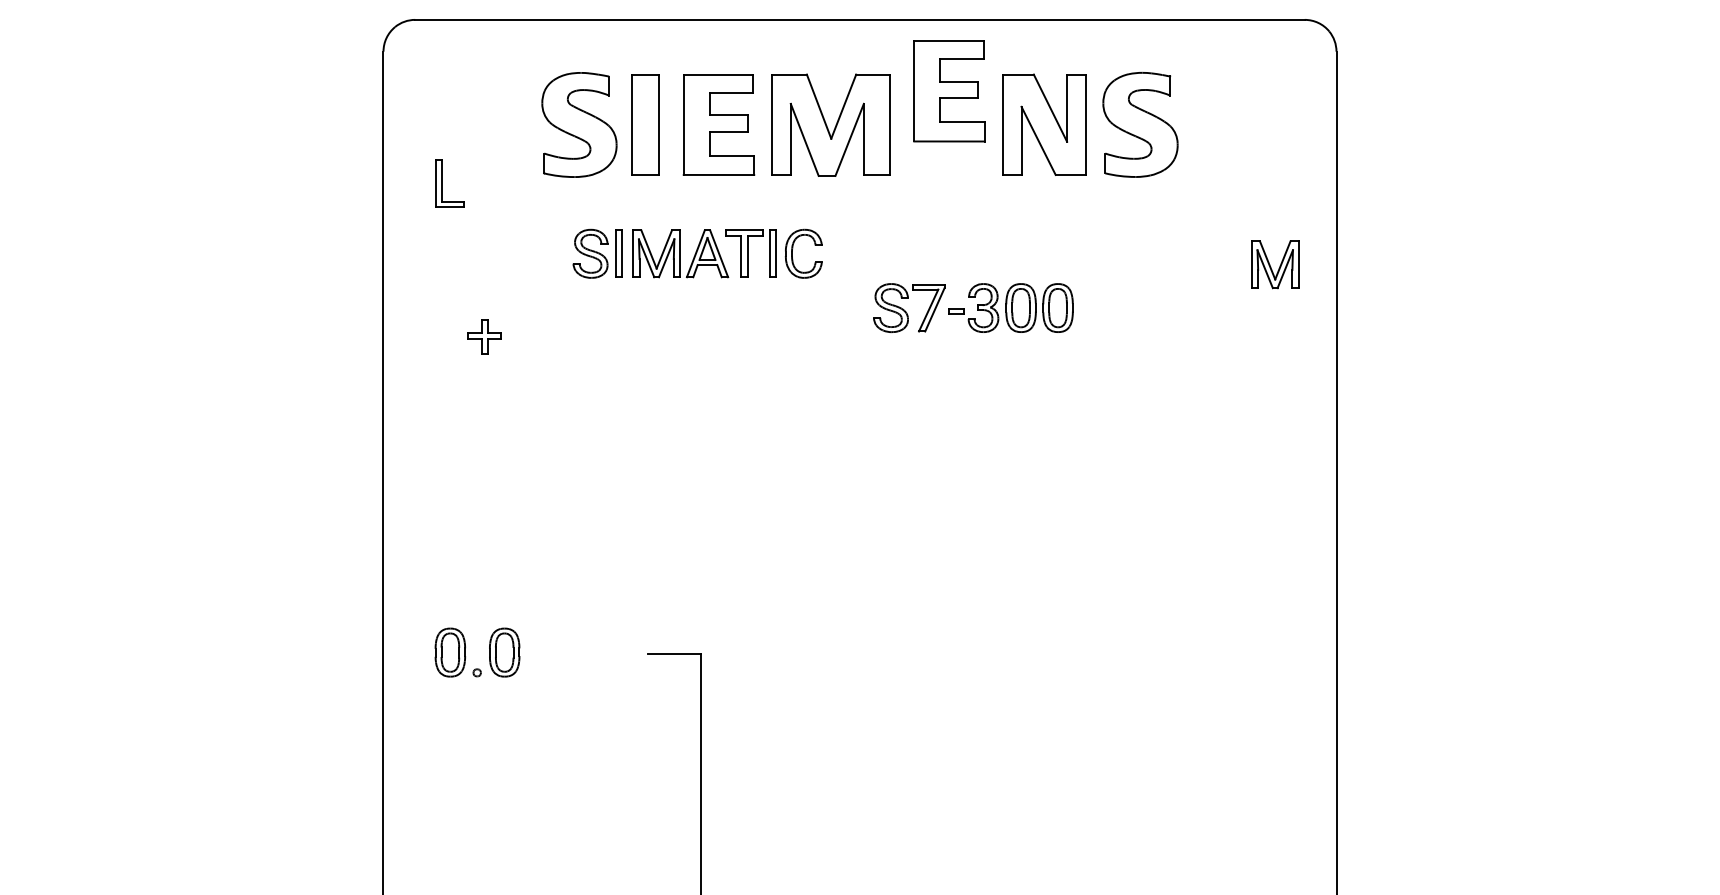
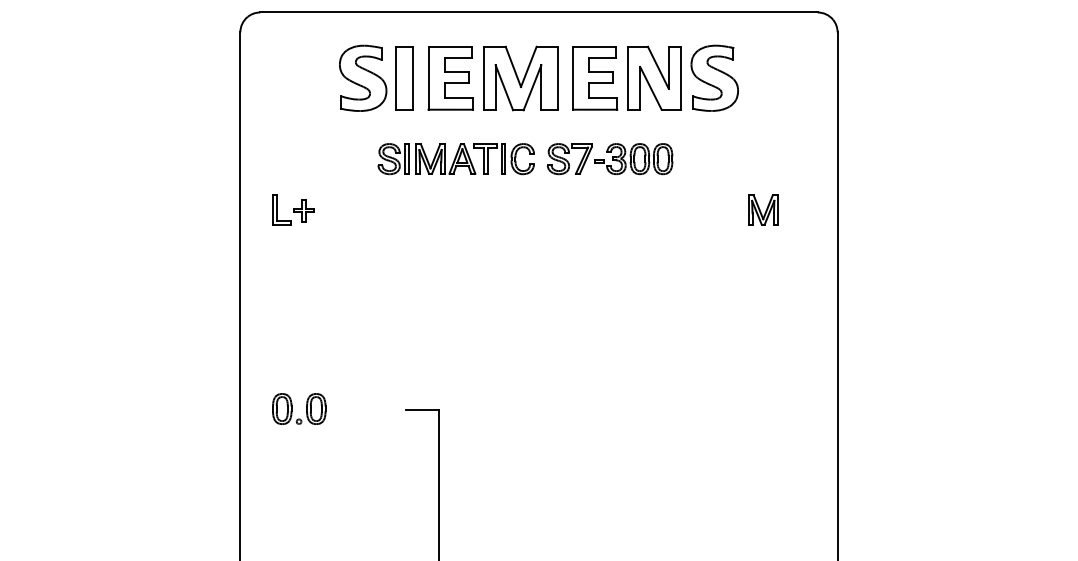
part: (950, 91) -> (595, 78), moved
part: (449, 182) -> (281, 209), moved
part: (696, 254) -> (455, 159), moved
part: (1275, 264) -> (763, 209), moved
part: (974, 308) -> (610, 159), moved

